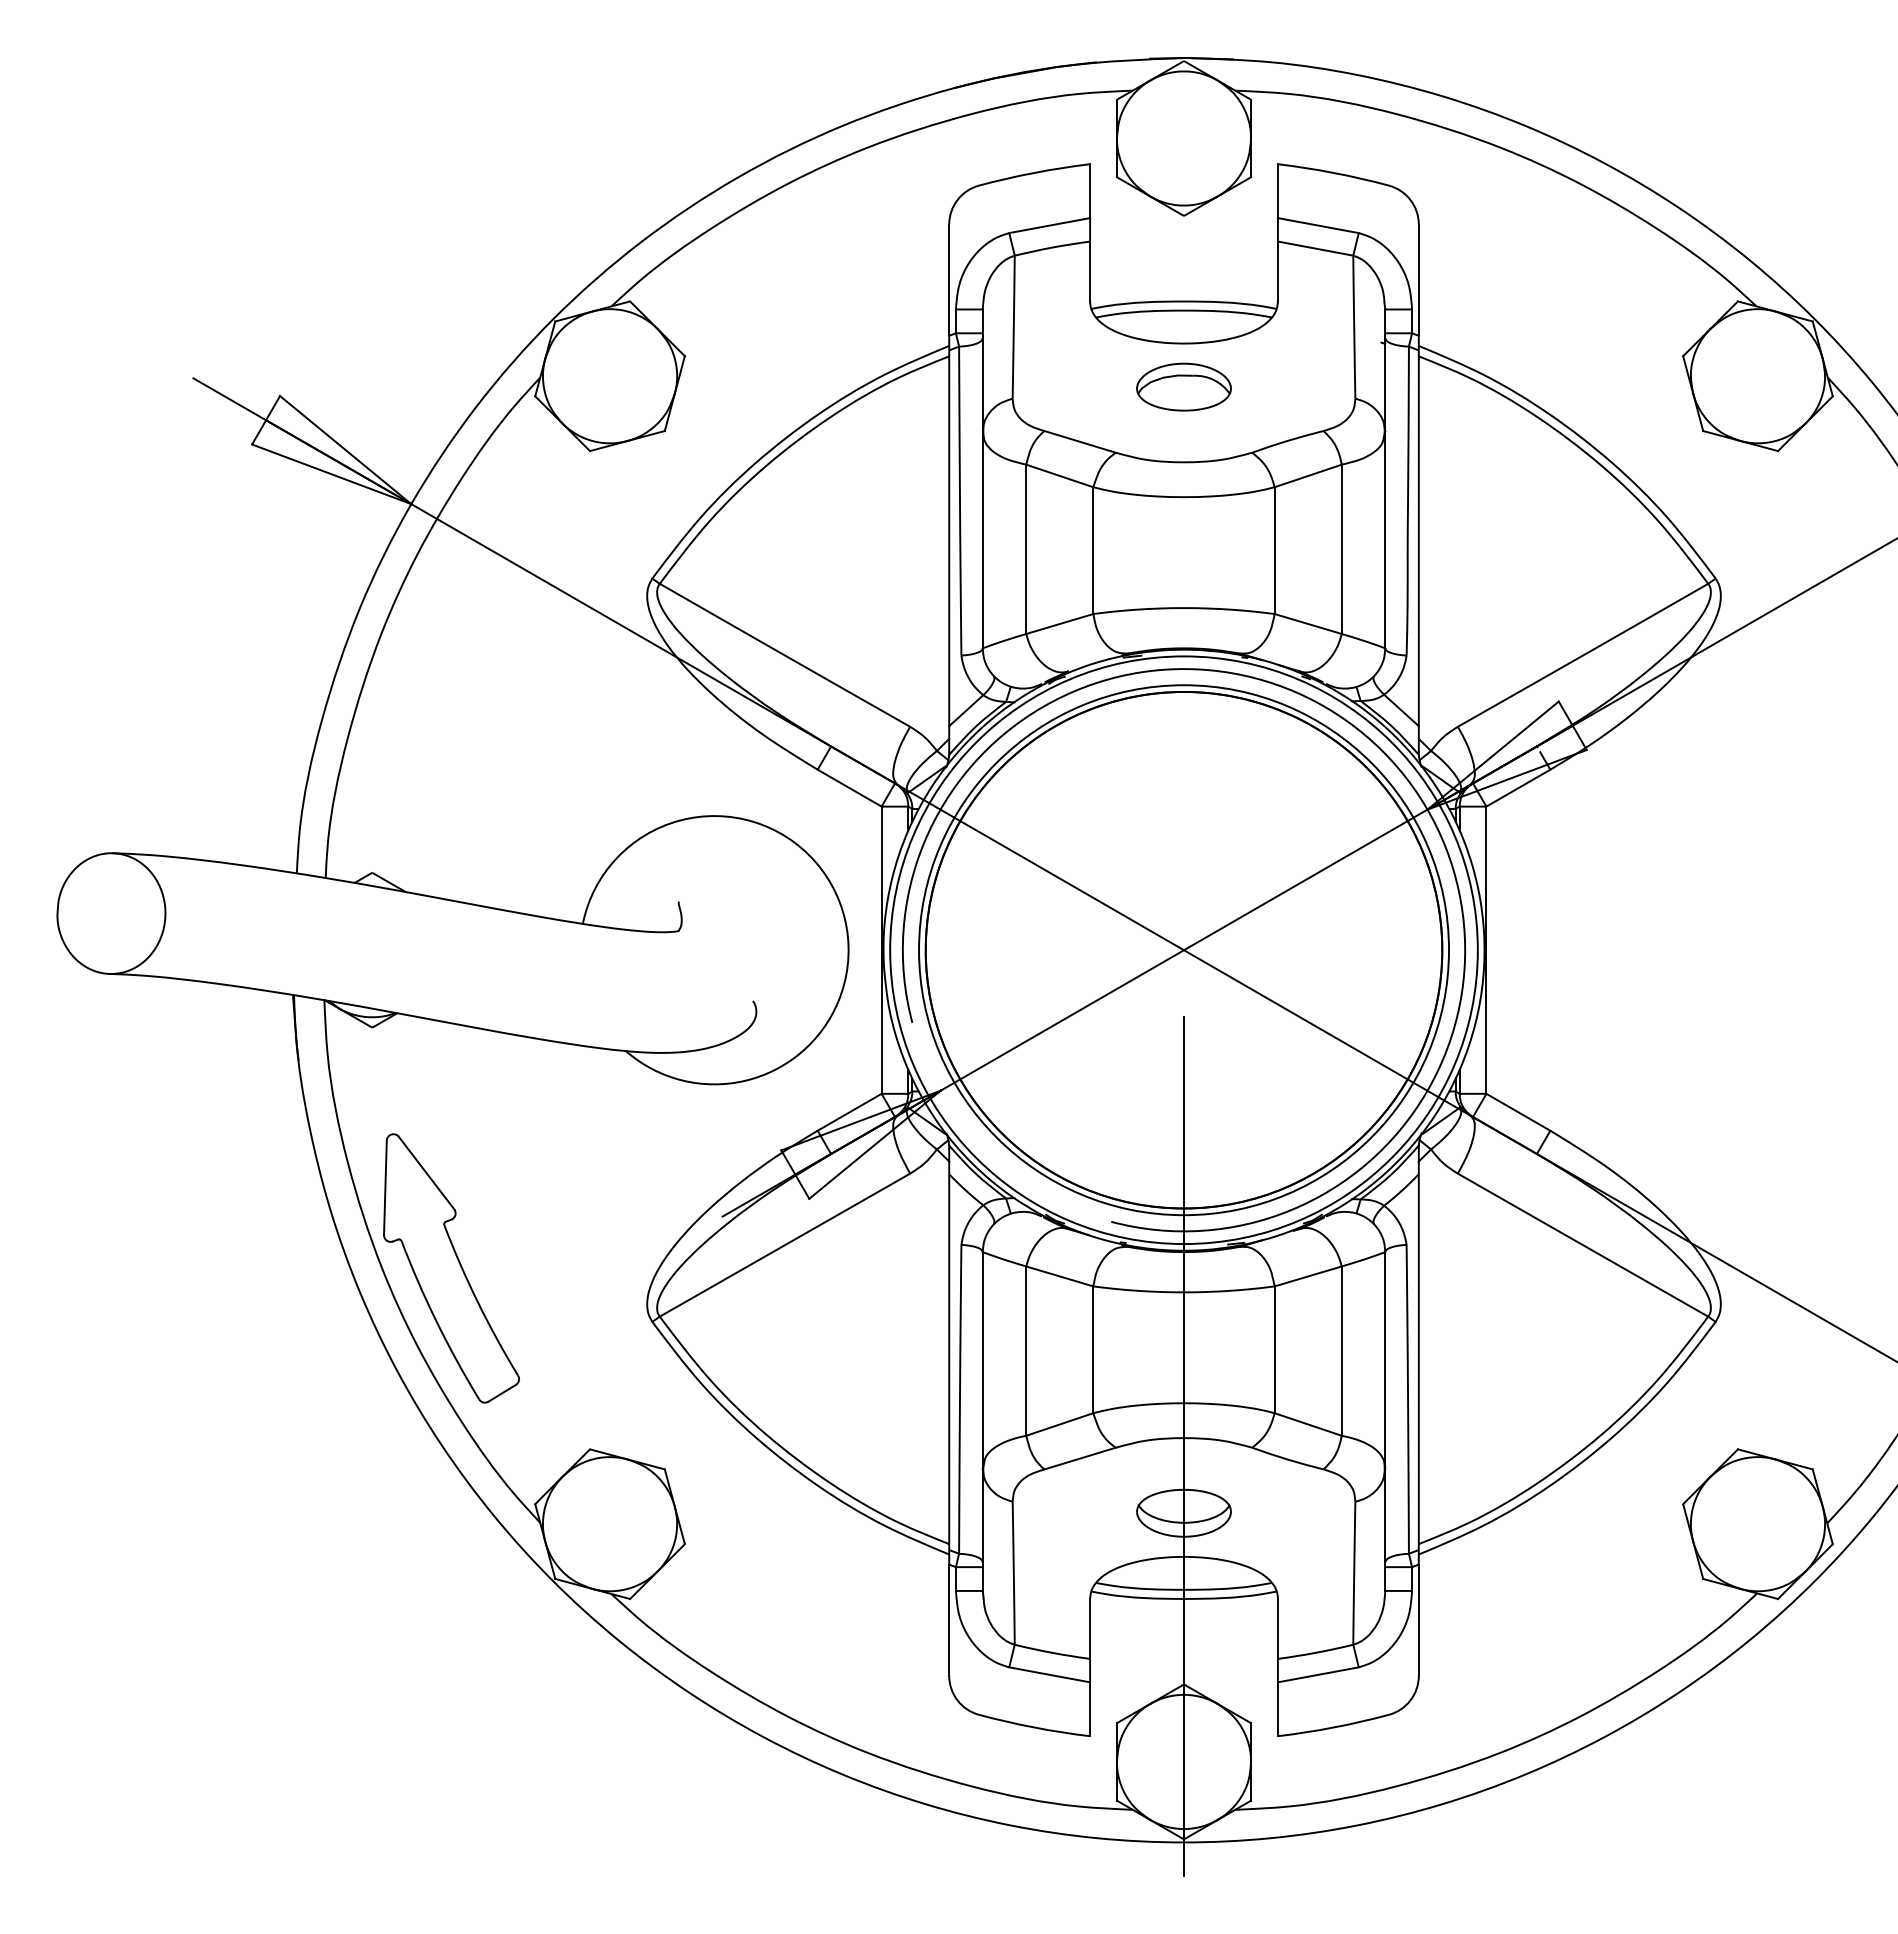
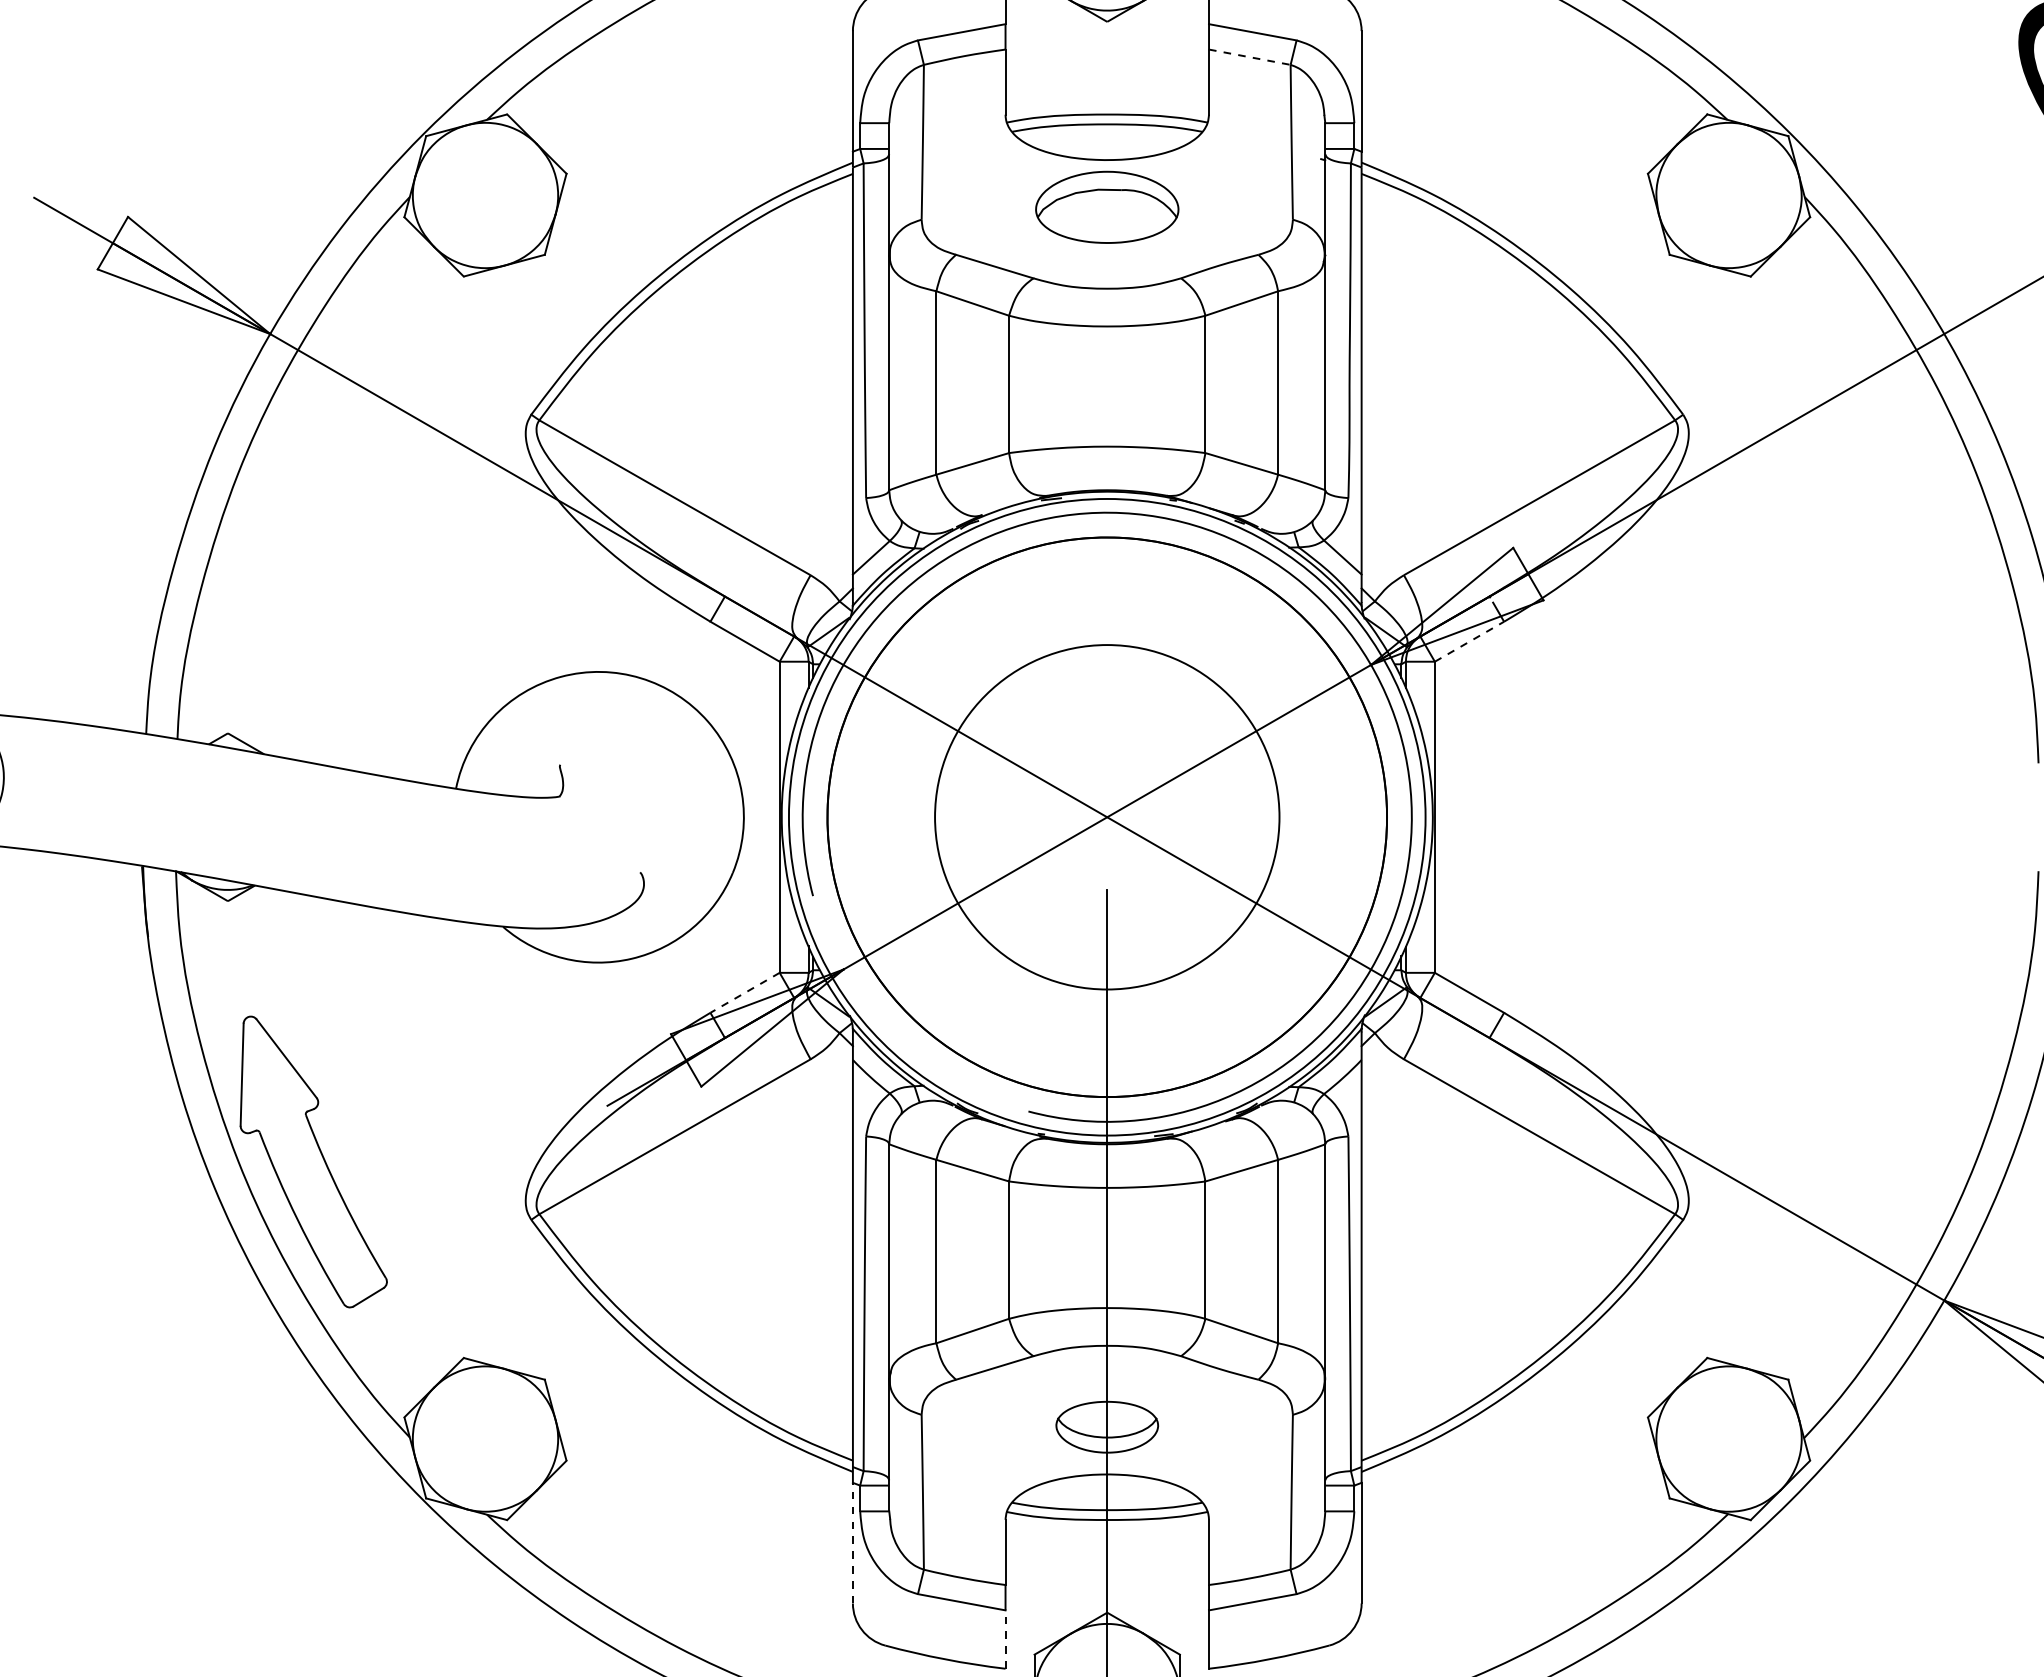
line: (1316, 248) -> (1250, 57), solid -> dashed
part: (1183, 386) -> (1106, 206), size x1.4
line: (1518, 788) -> (1469, 642), solid -> dashed
circle: (1183, 950) -> (1106, 817), size x0.6
line: (849, 1112) -> (744, 993), solid -> dashed
line: (949, 1620) -> (853, 1543), solid -> dashed
line: (1090, 1709) -> (1005, 1639), solid -> dashed

